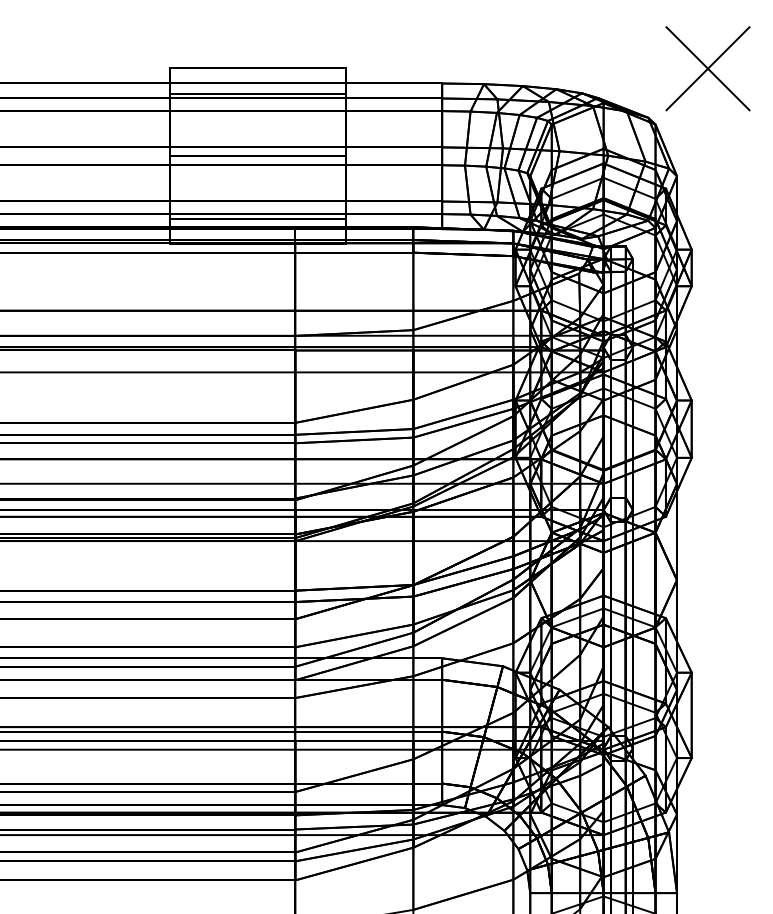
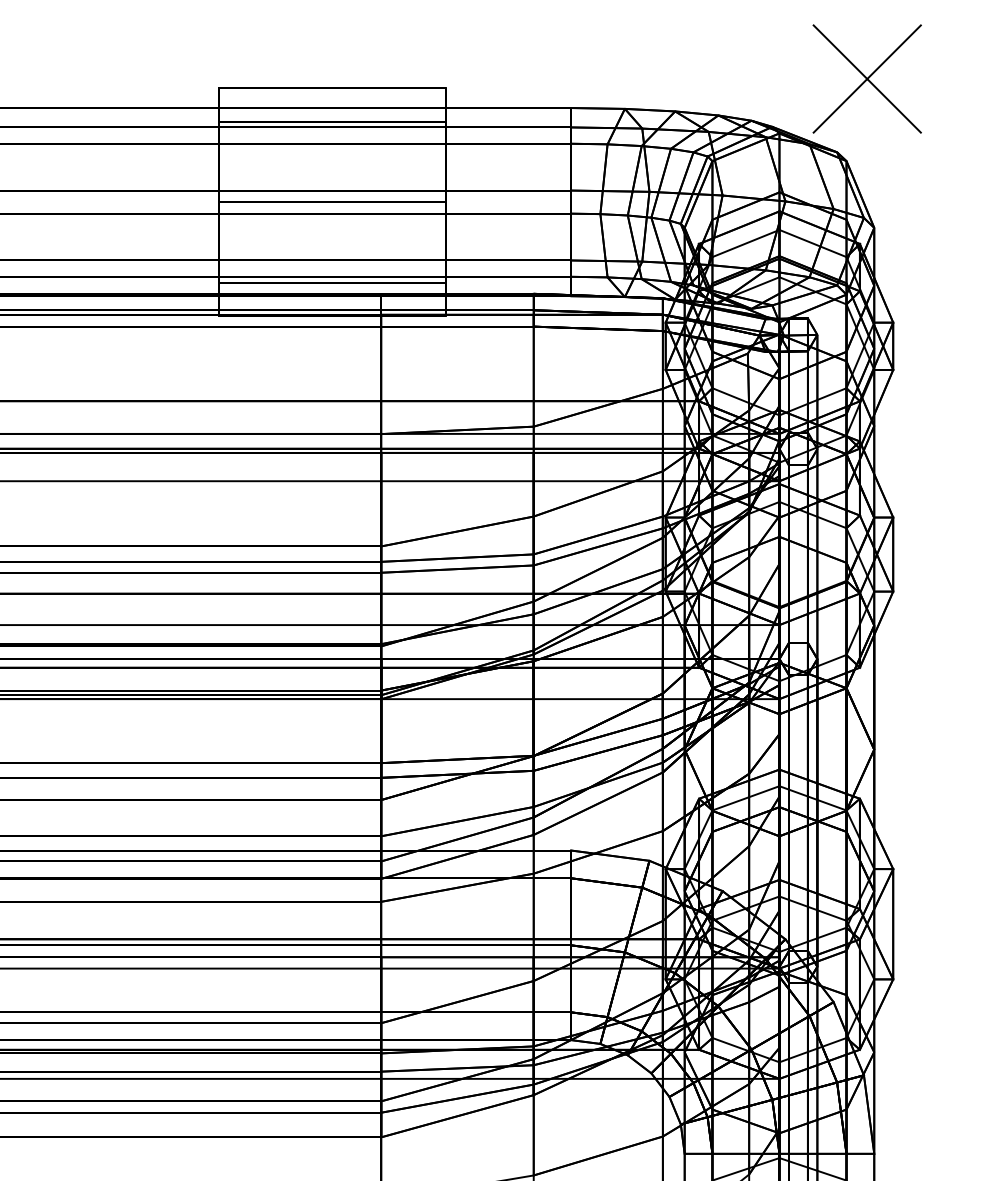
part: (707, 68) -> (866, 78), moved

